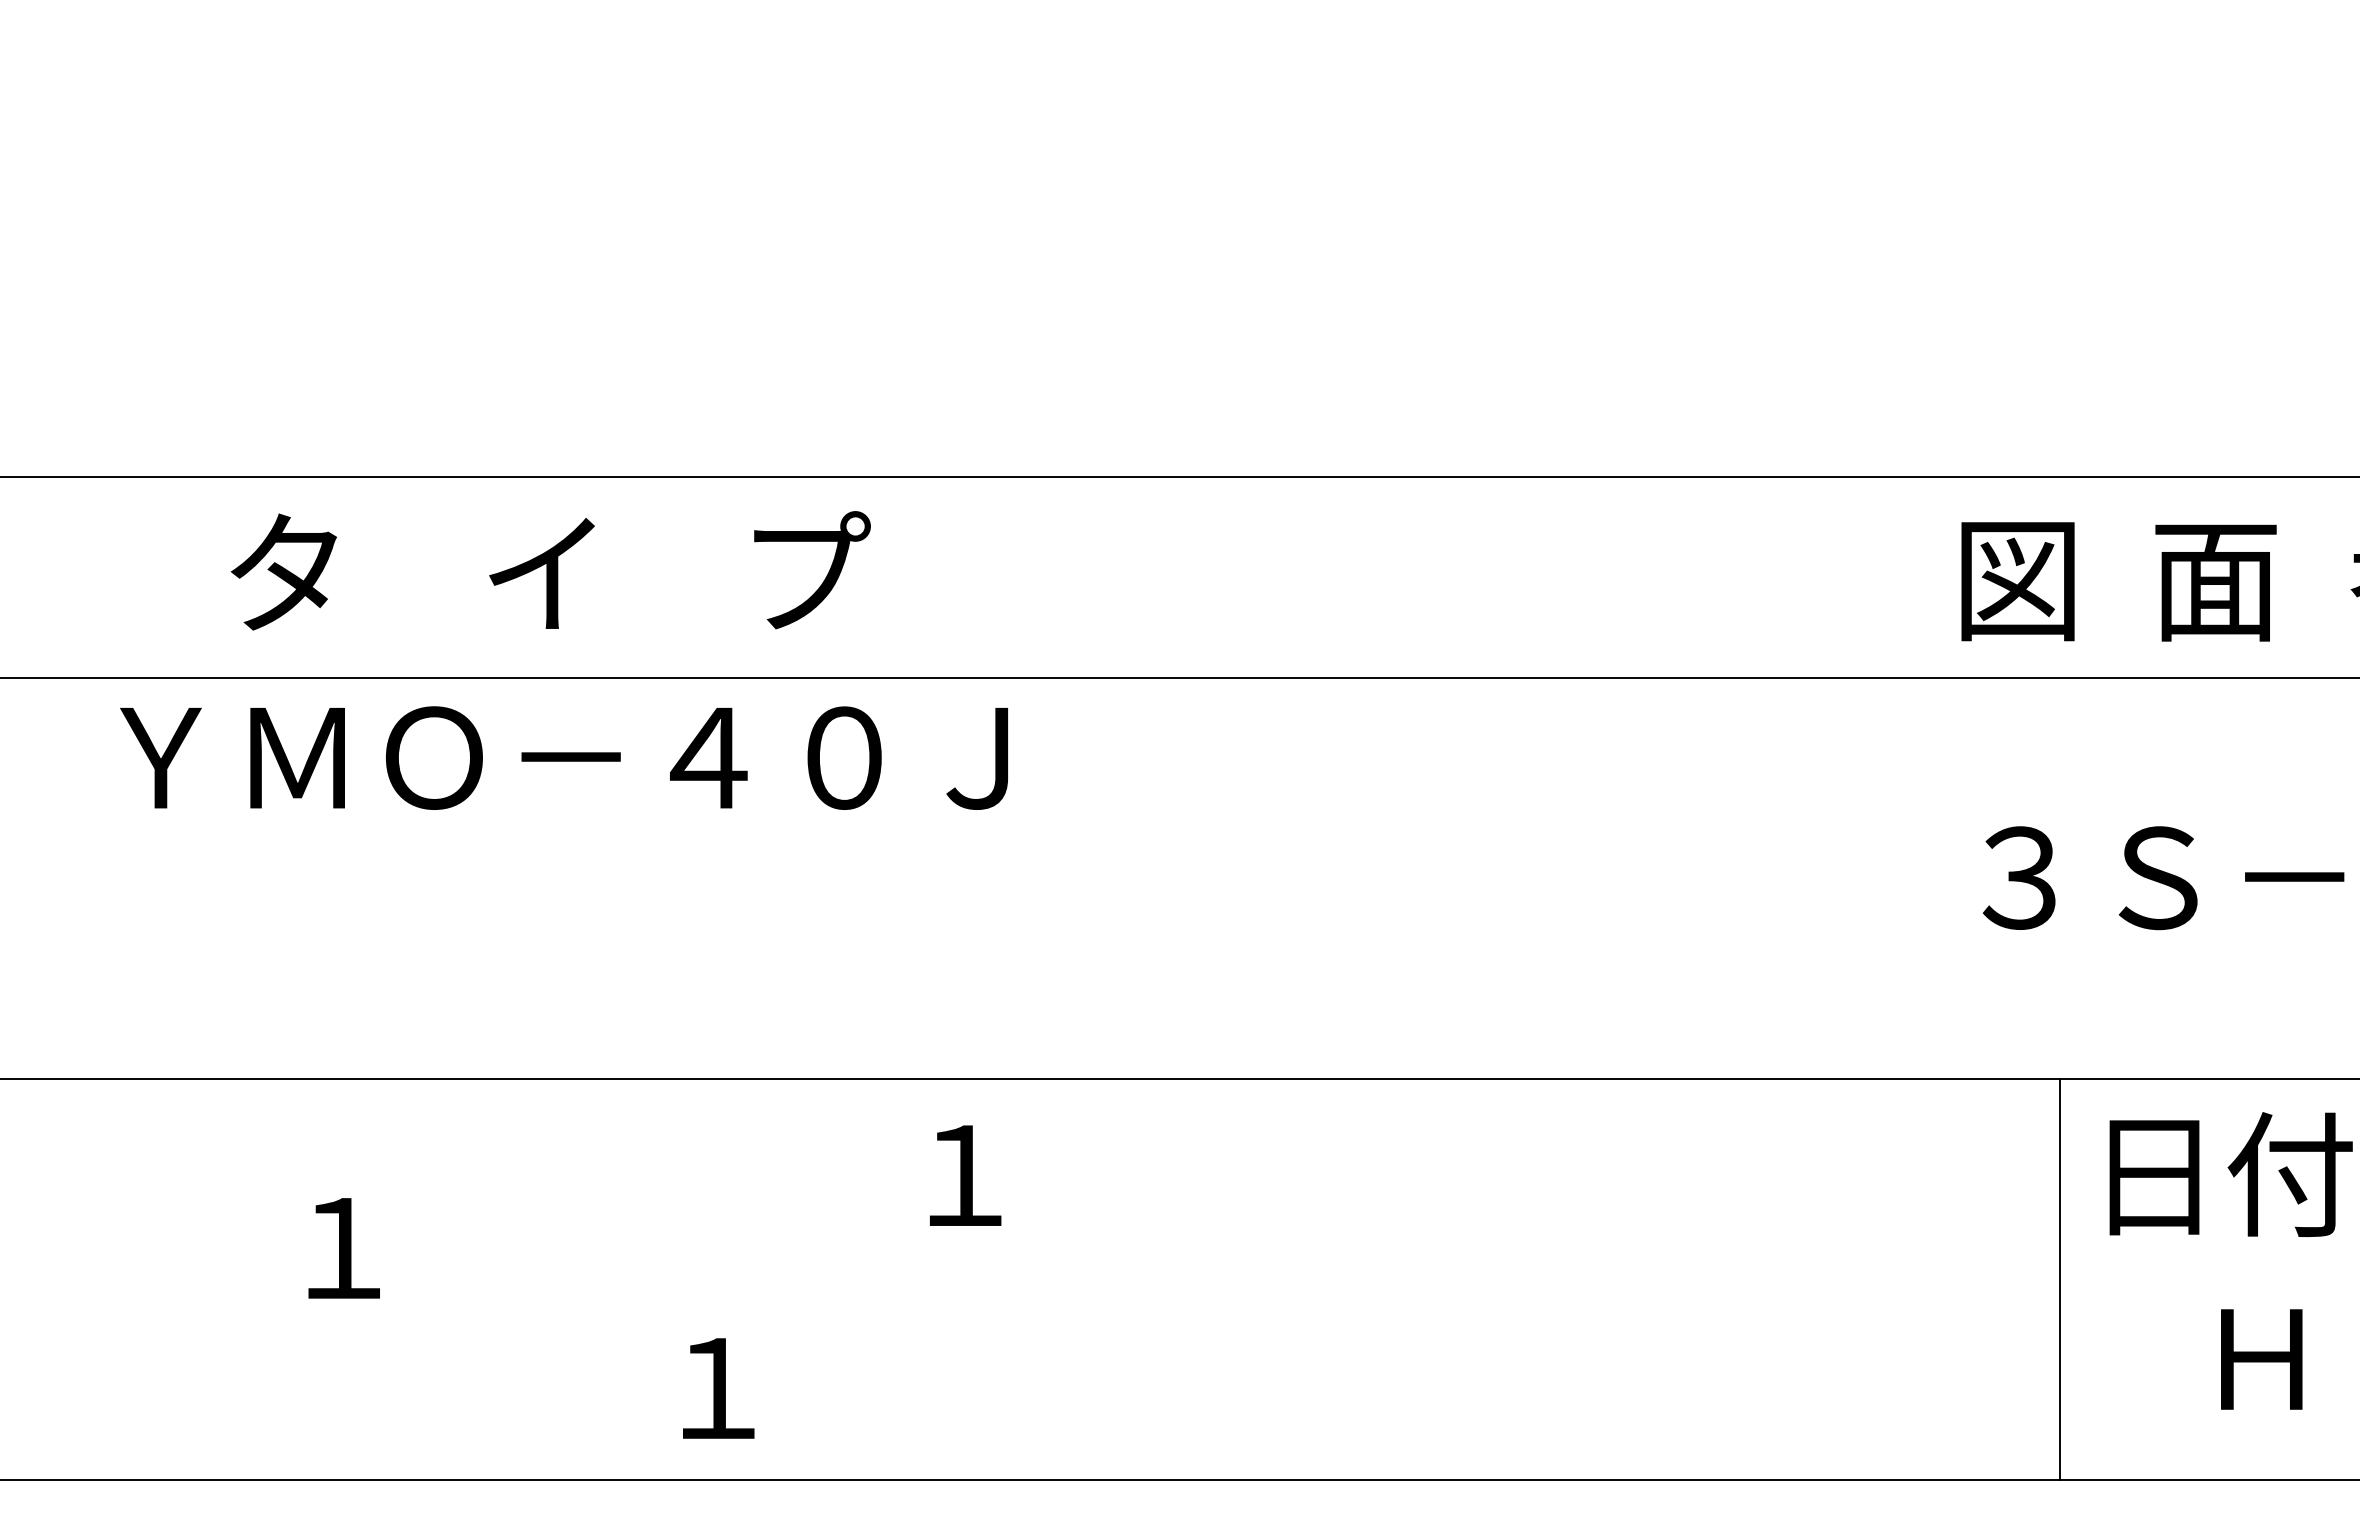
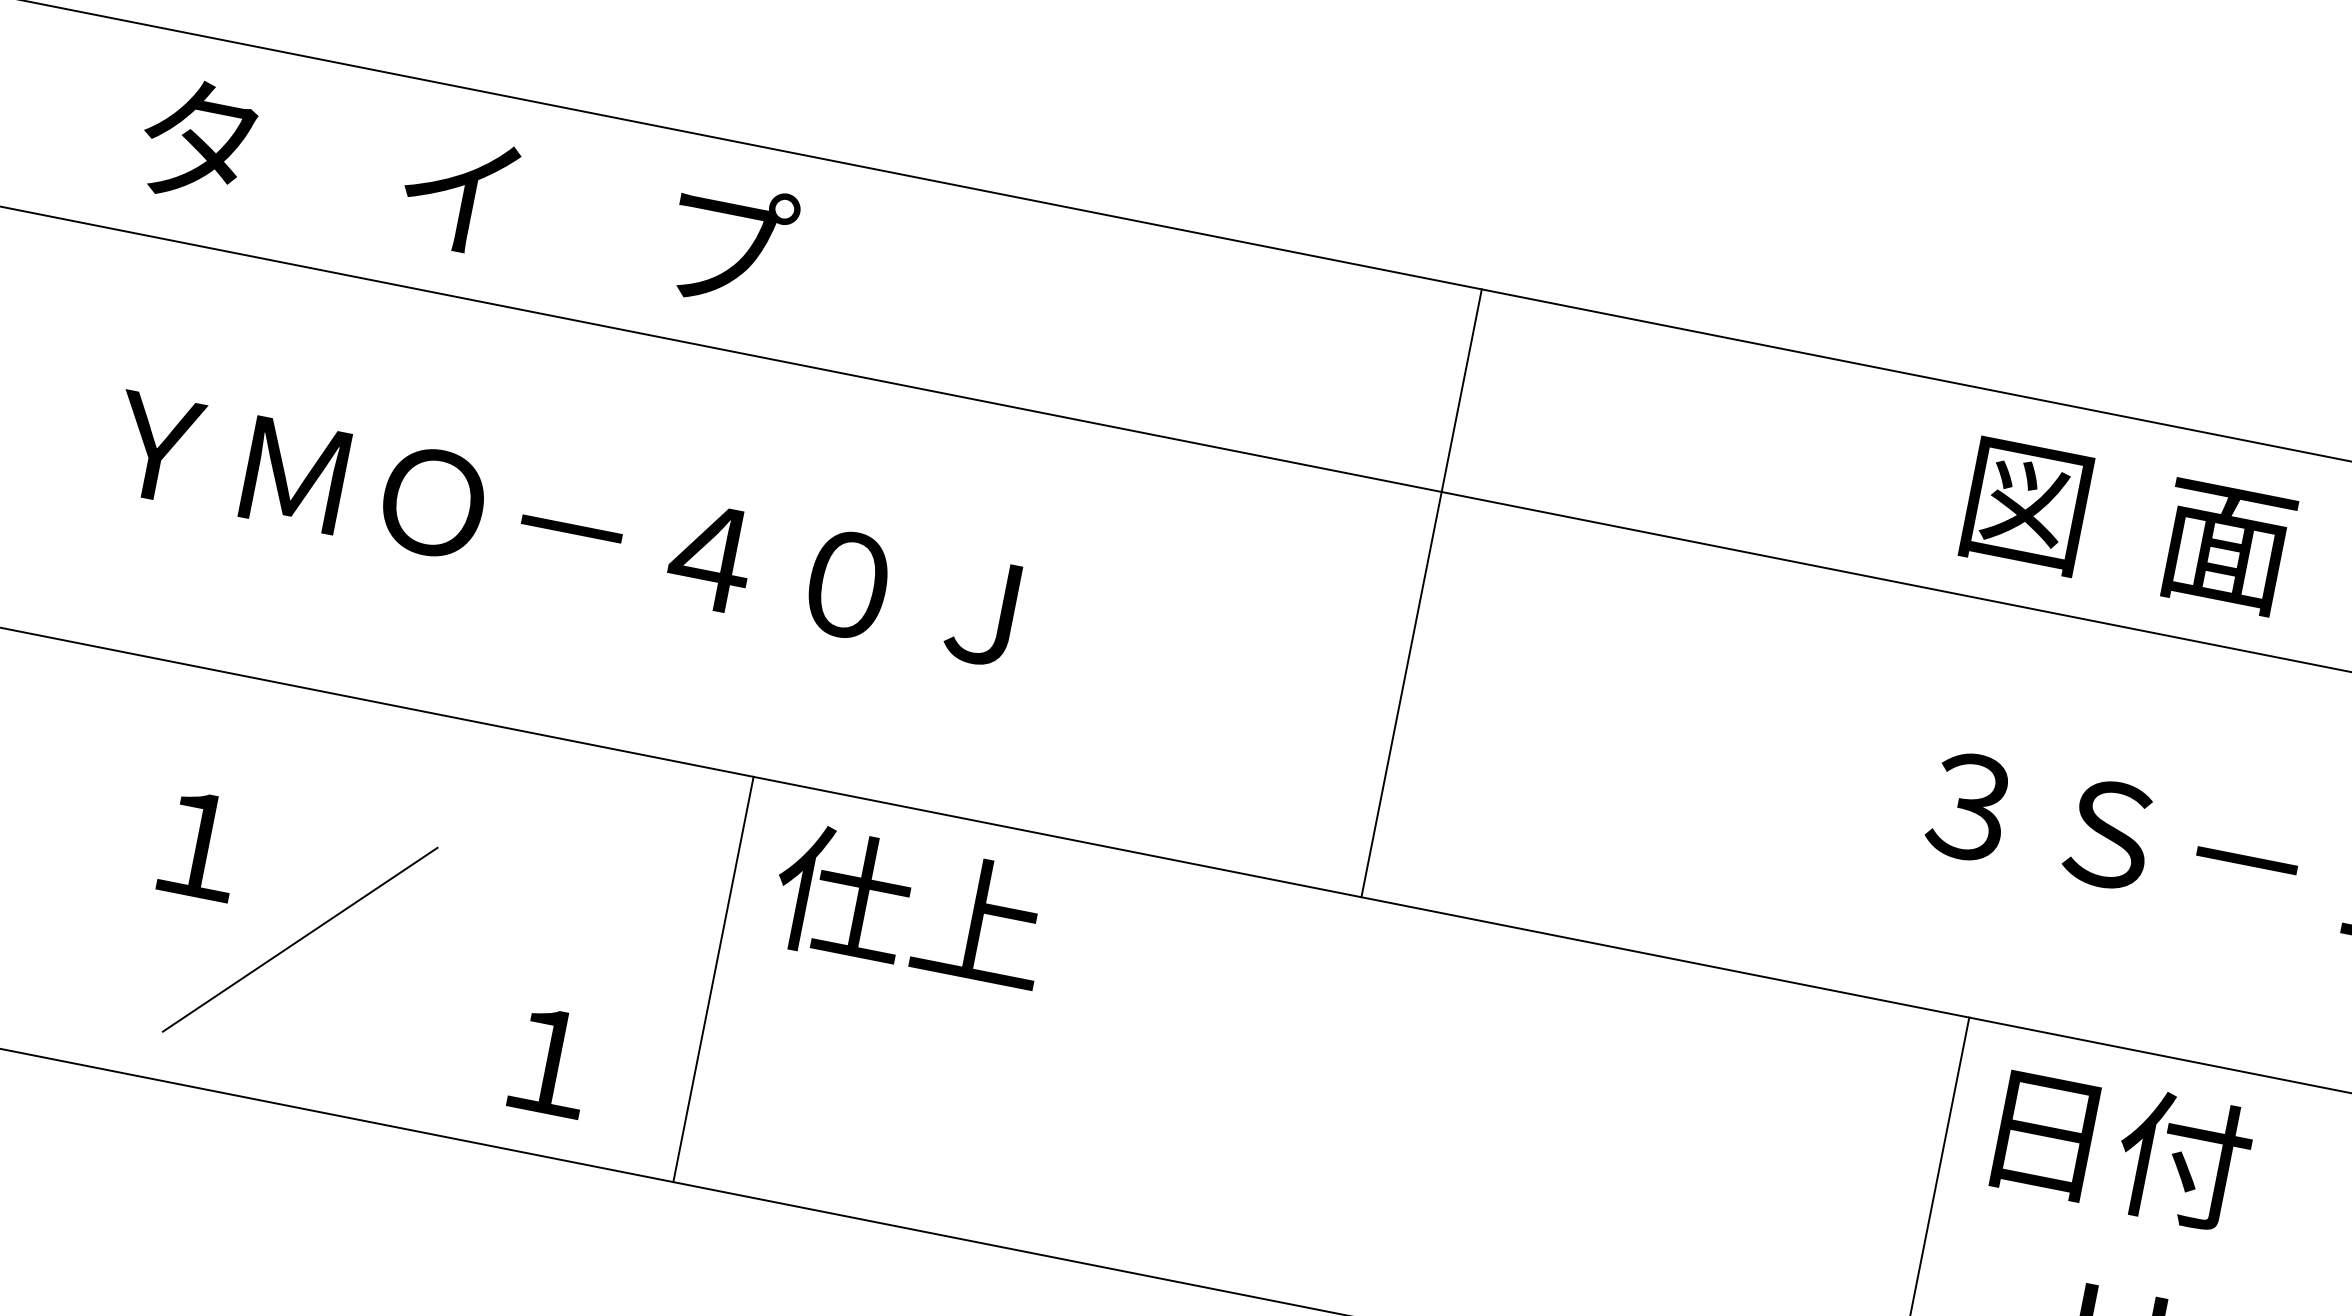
text: (550, 570) -> (467, 192), moved
text: (563, 757) -> (564, 527), moved
line: (1458, 777) -> (1421, 592), added
text: (1030, 1173) -> (910, 907), １ -> 仕上
line: (856, 1278) -> (713, 978), added
line: (455, 1318) -> (299, 938), added

